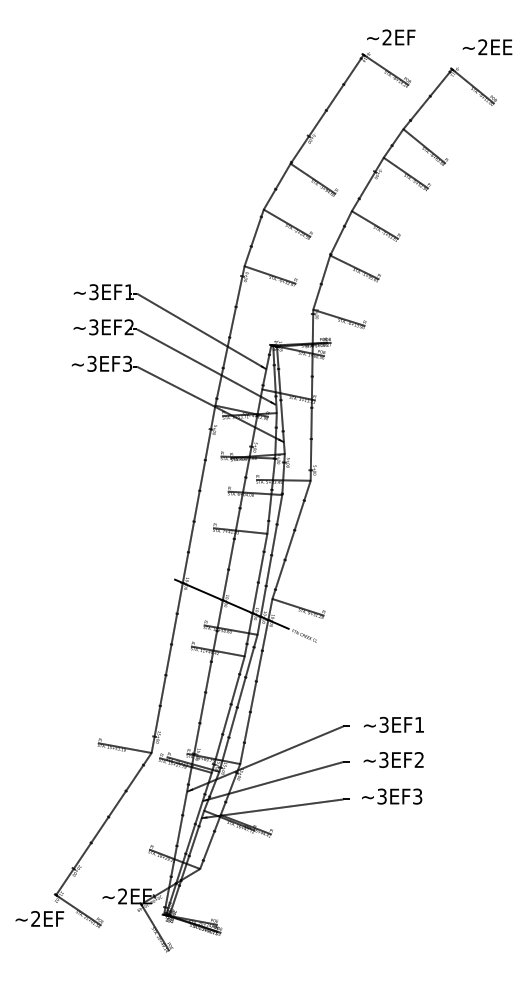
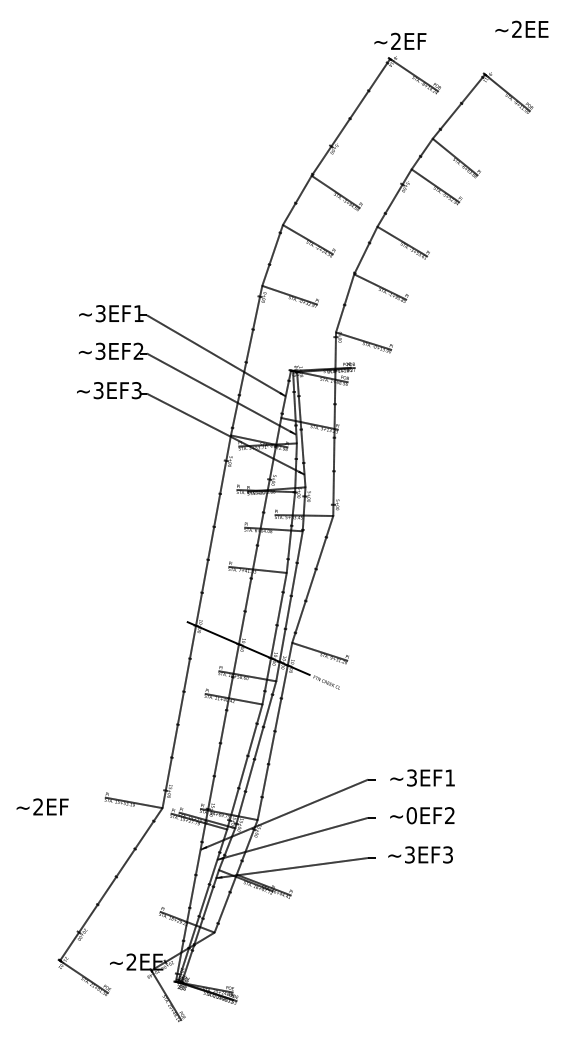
text: (391, 37) -> (400, 41), moved
text: (487, 47) -> (521, 29), moved
text: (383, 760) -> (411, 816), ~3EF2 -> ~0EF2
text: (39, 918) -> (42, 806), moved

